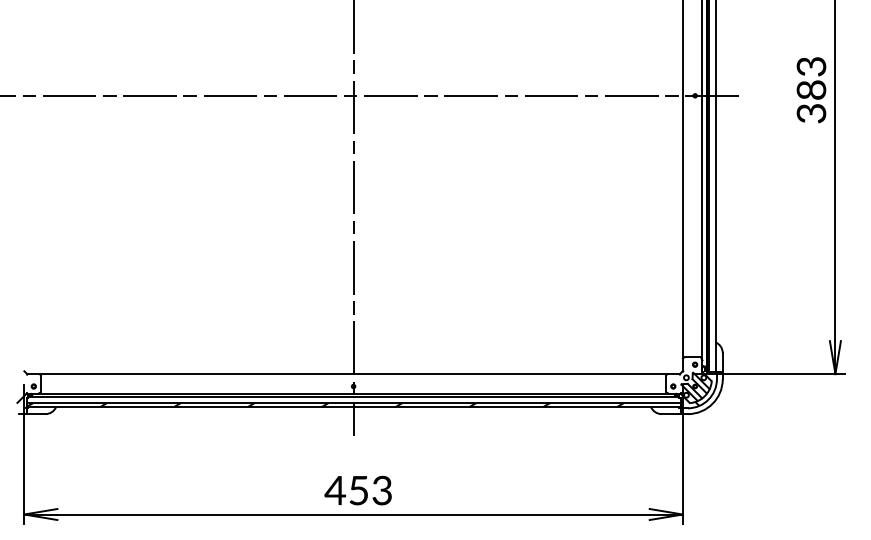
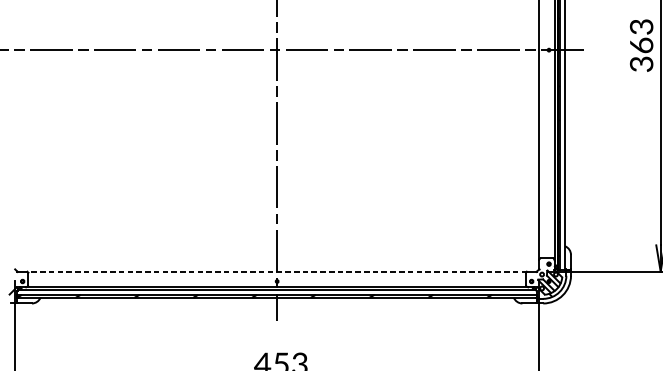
text: (810, 89) -> (640, 45), 383 -> 363
line: (353, 374) -> (277, 271), solid -> dashed

